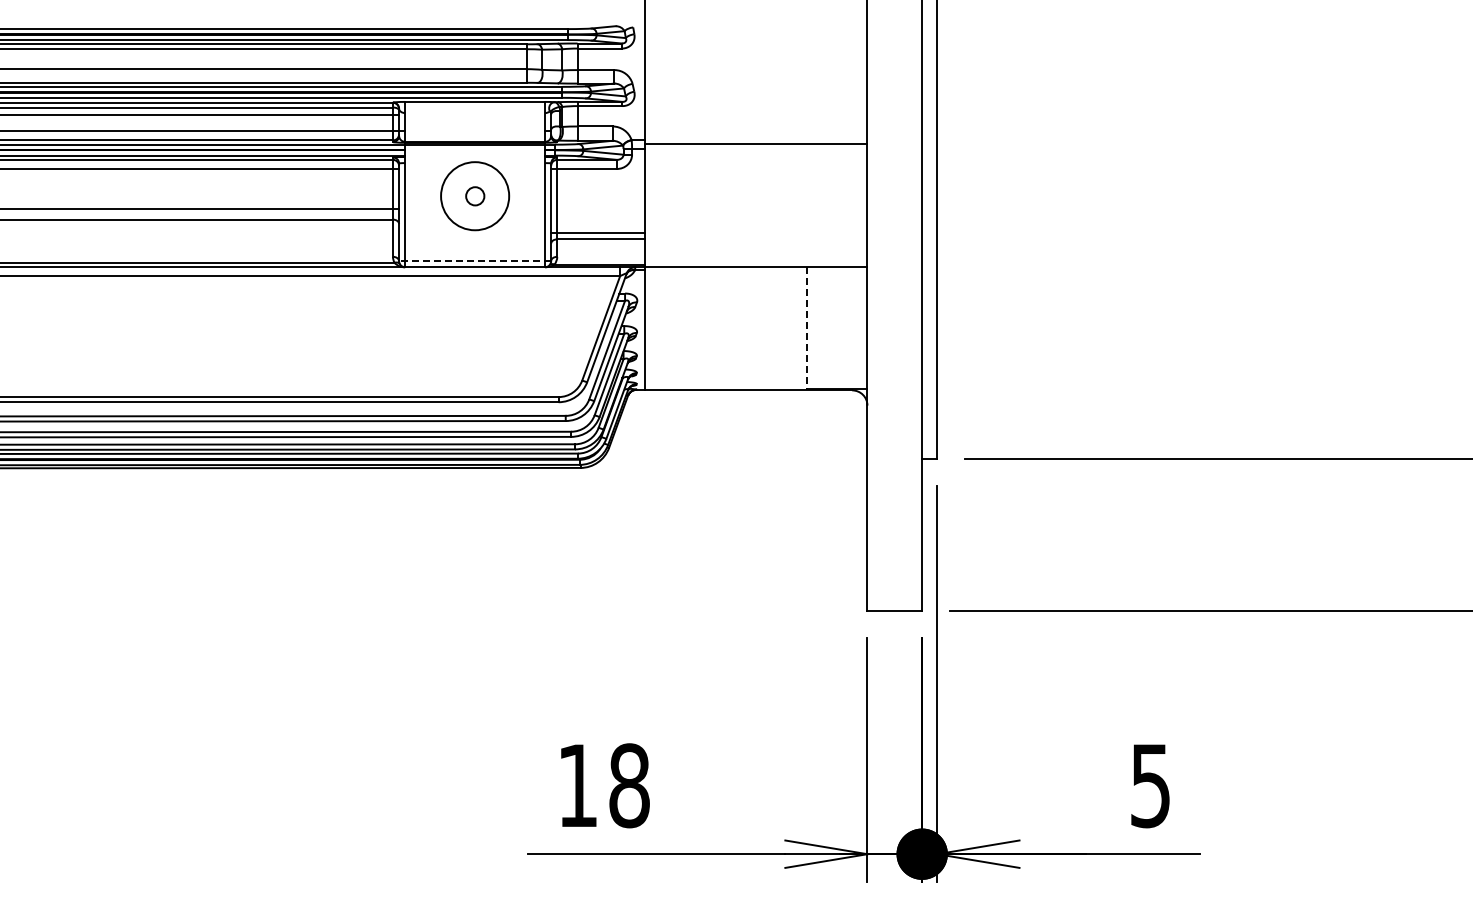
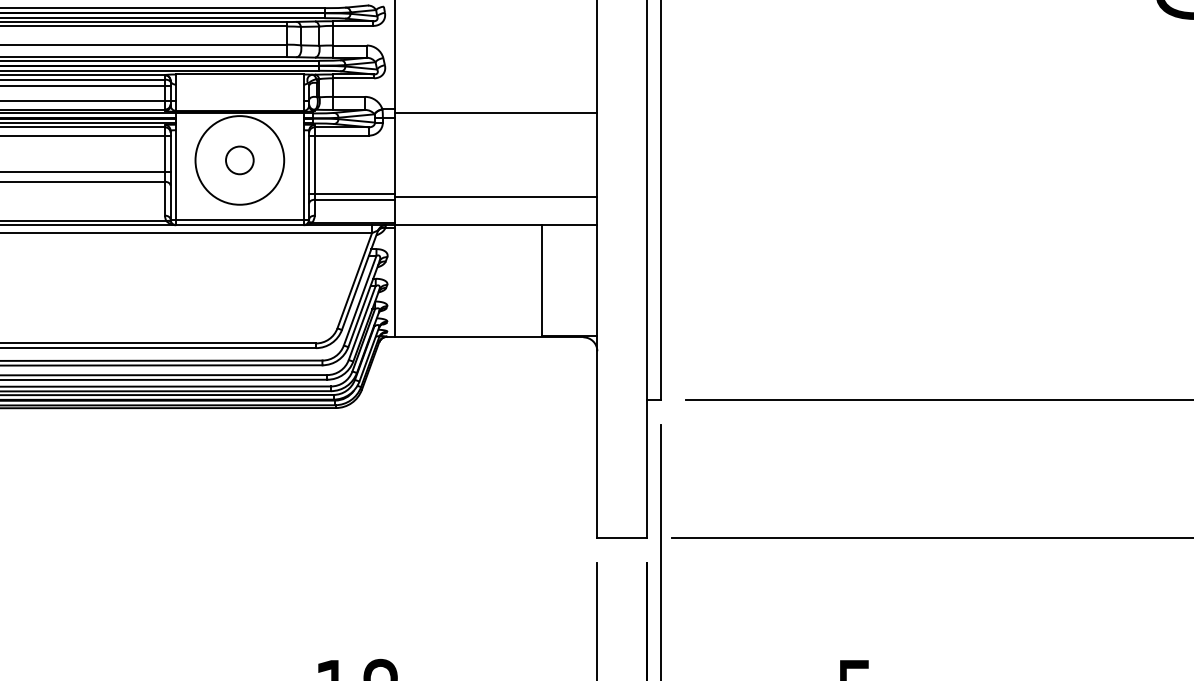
circle: (474, 195) -> (239, 159), size x1.43
circle: (475, 196) -> (240, 160), size x1.67
line: (756, 236) -> (496, 197), added
line: (474, 261) -> (239, 219), dashed -> solid
line: (806, 327) -> (541, 280), dashed -> solid

